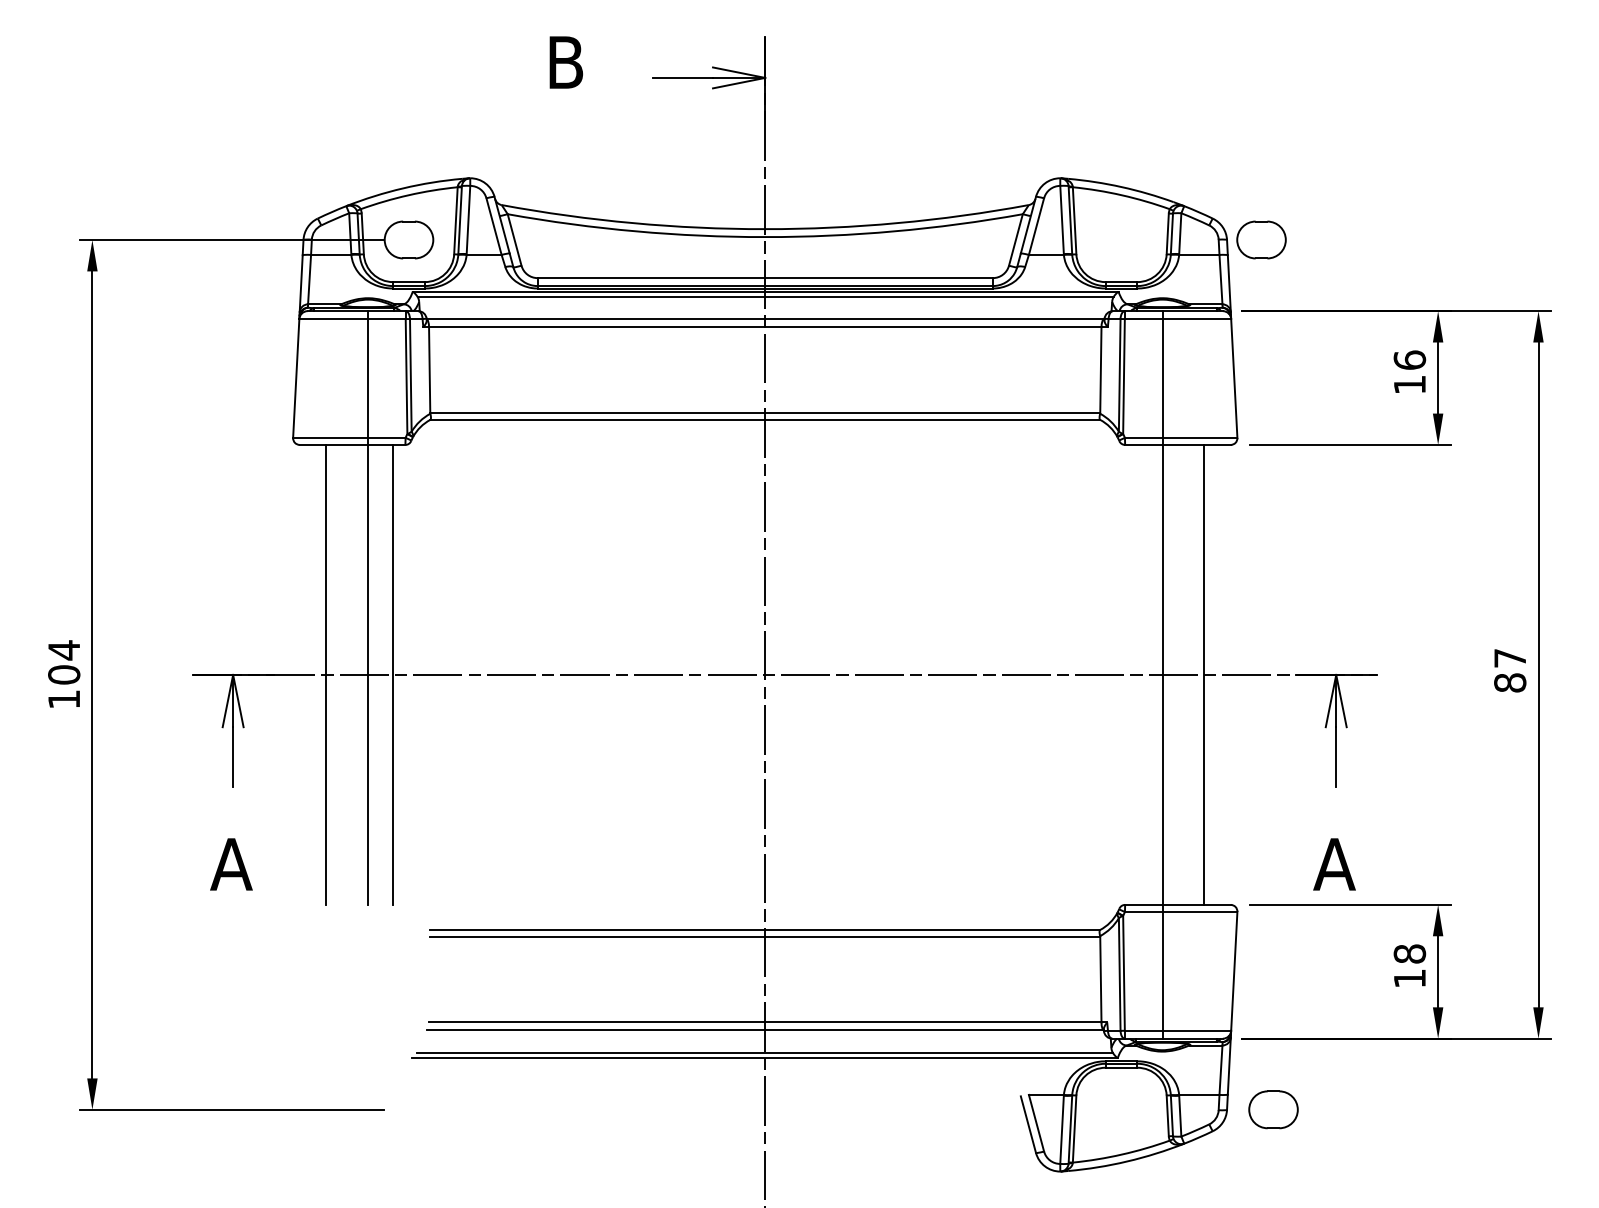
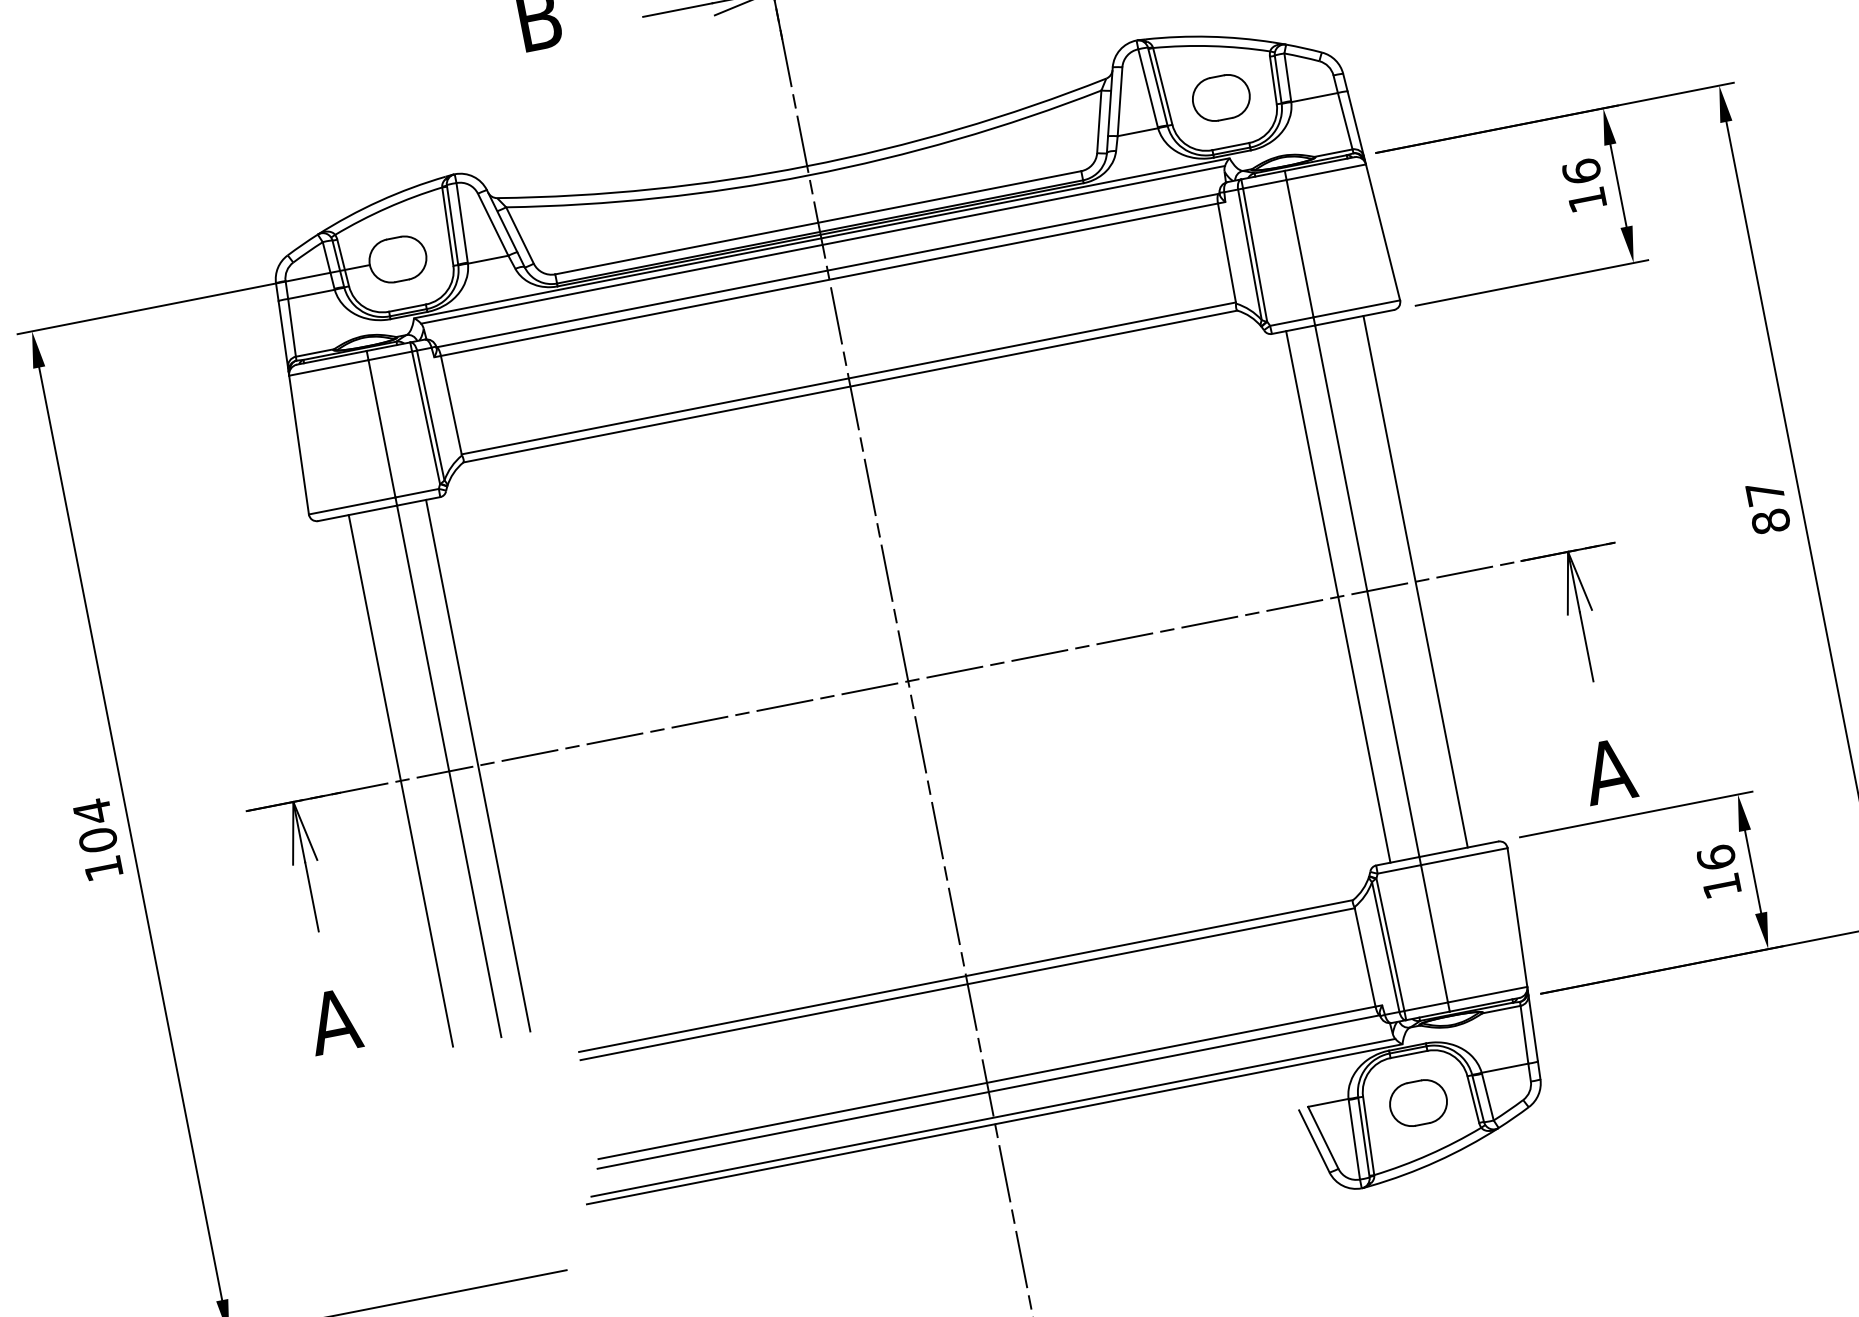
part: (1261, 239) -> (1221, 97), moved
line: (1137, 674) -> (1338, 596), added
text: (1409, 953) -> (1715, 857), 18 -> 16
part: (1273, 1109) -> (1418, 1102), moved

